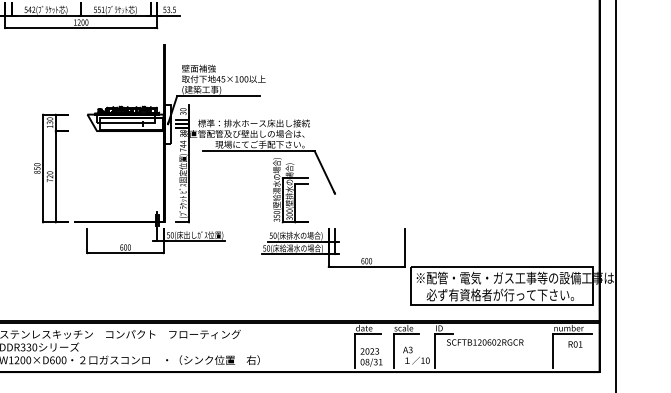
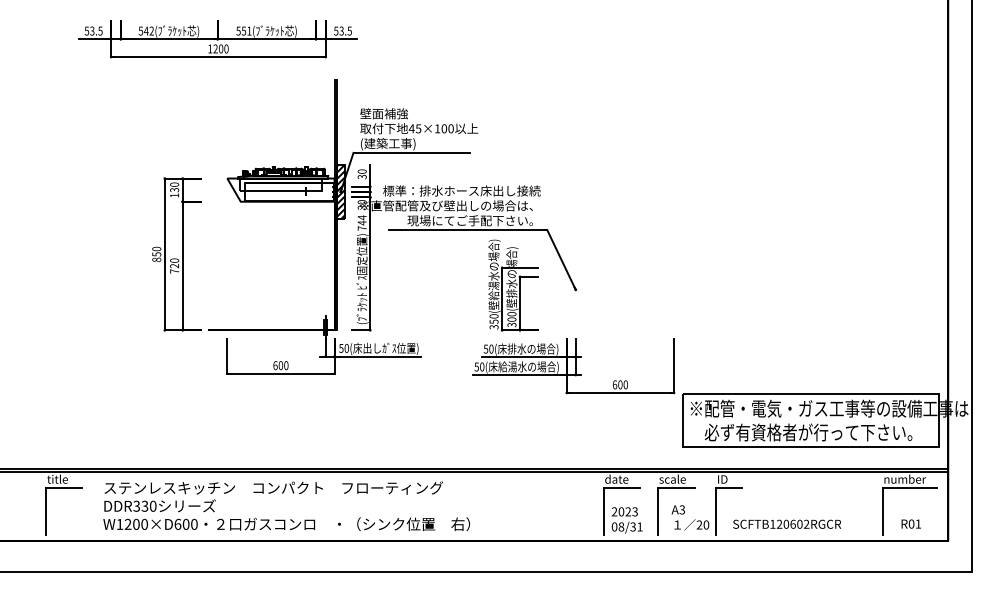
hatch: (167, 123) -> (340, 191), added
text: (485, 341) -> (787, 523), moved
text: (574, 344) -> (910, 523), moved
text: (422, 360) -> (699, 524), 10 -> 20

